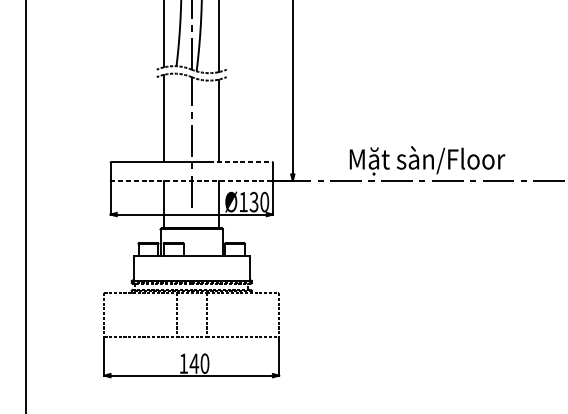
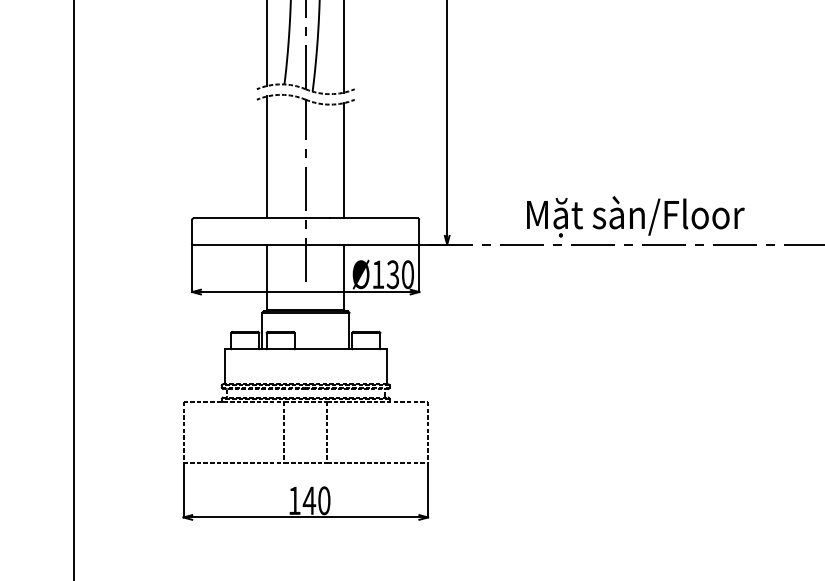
line: (240, 162) -> (374, 218), dashed -> solid
line: (191, 180) -> (305, 244), dashed -> solid

